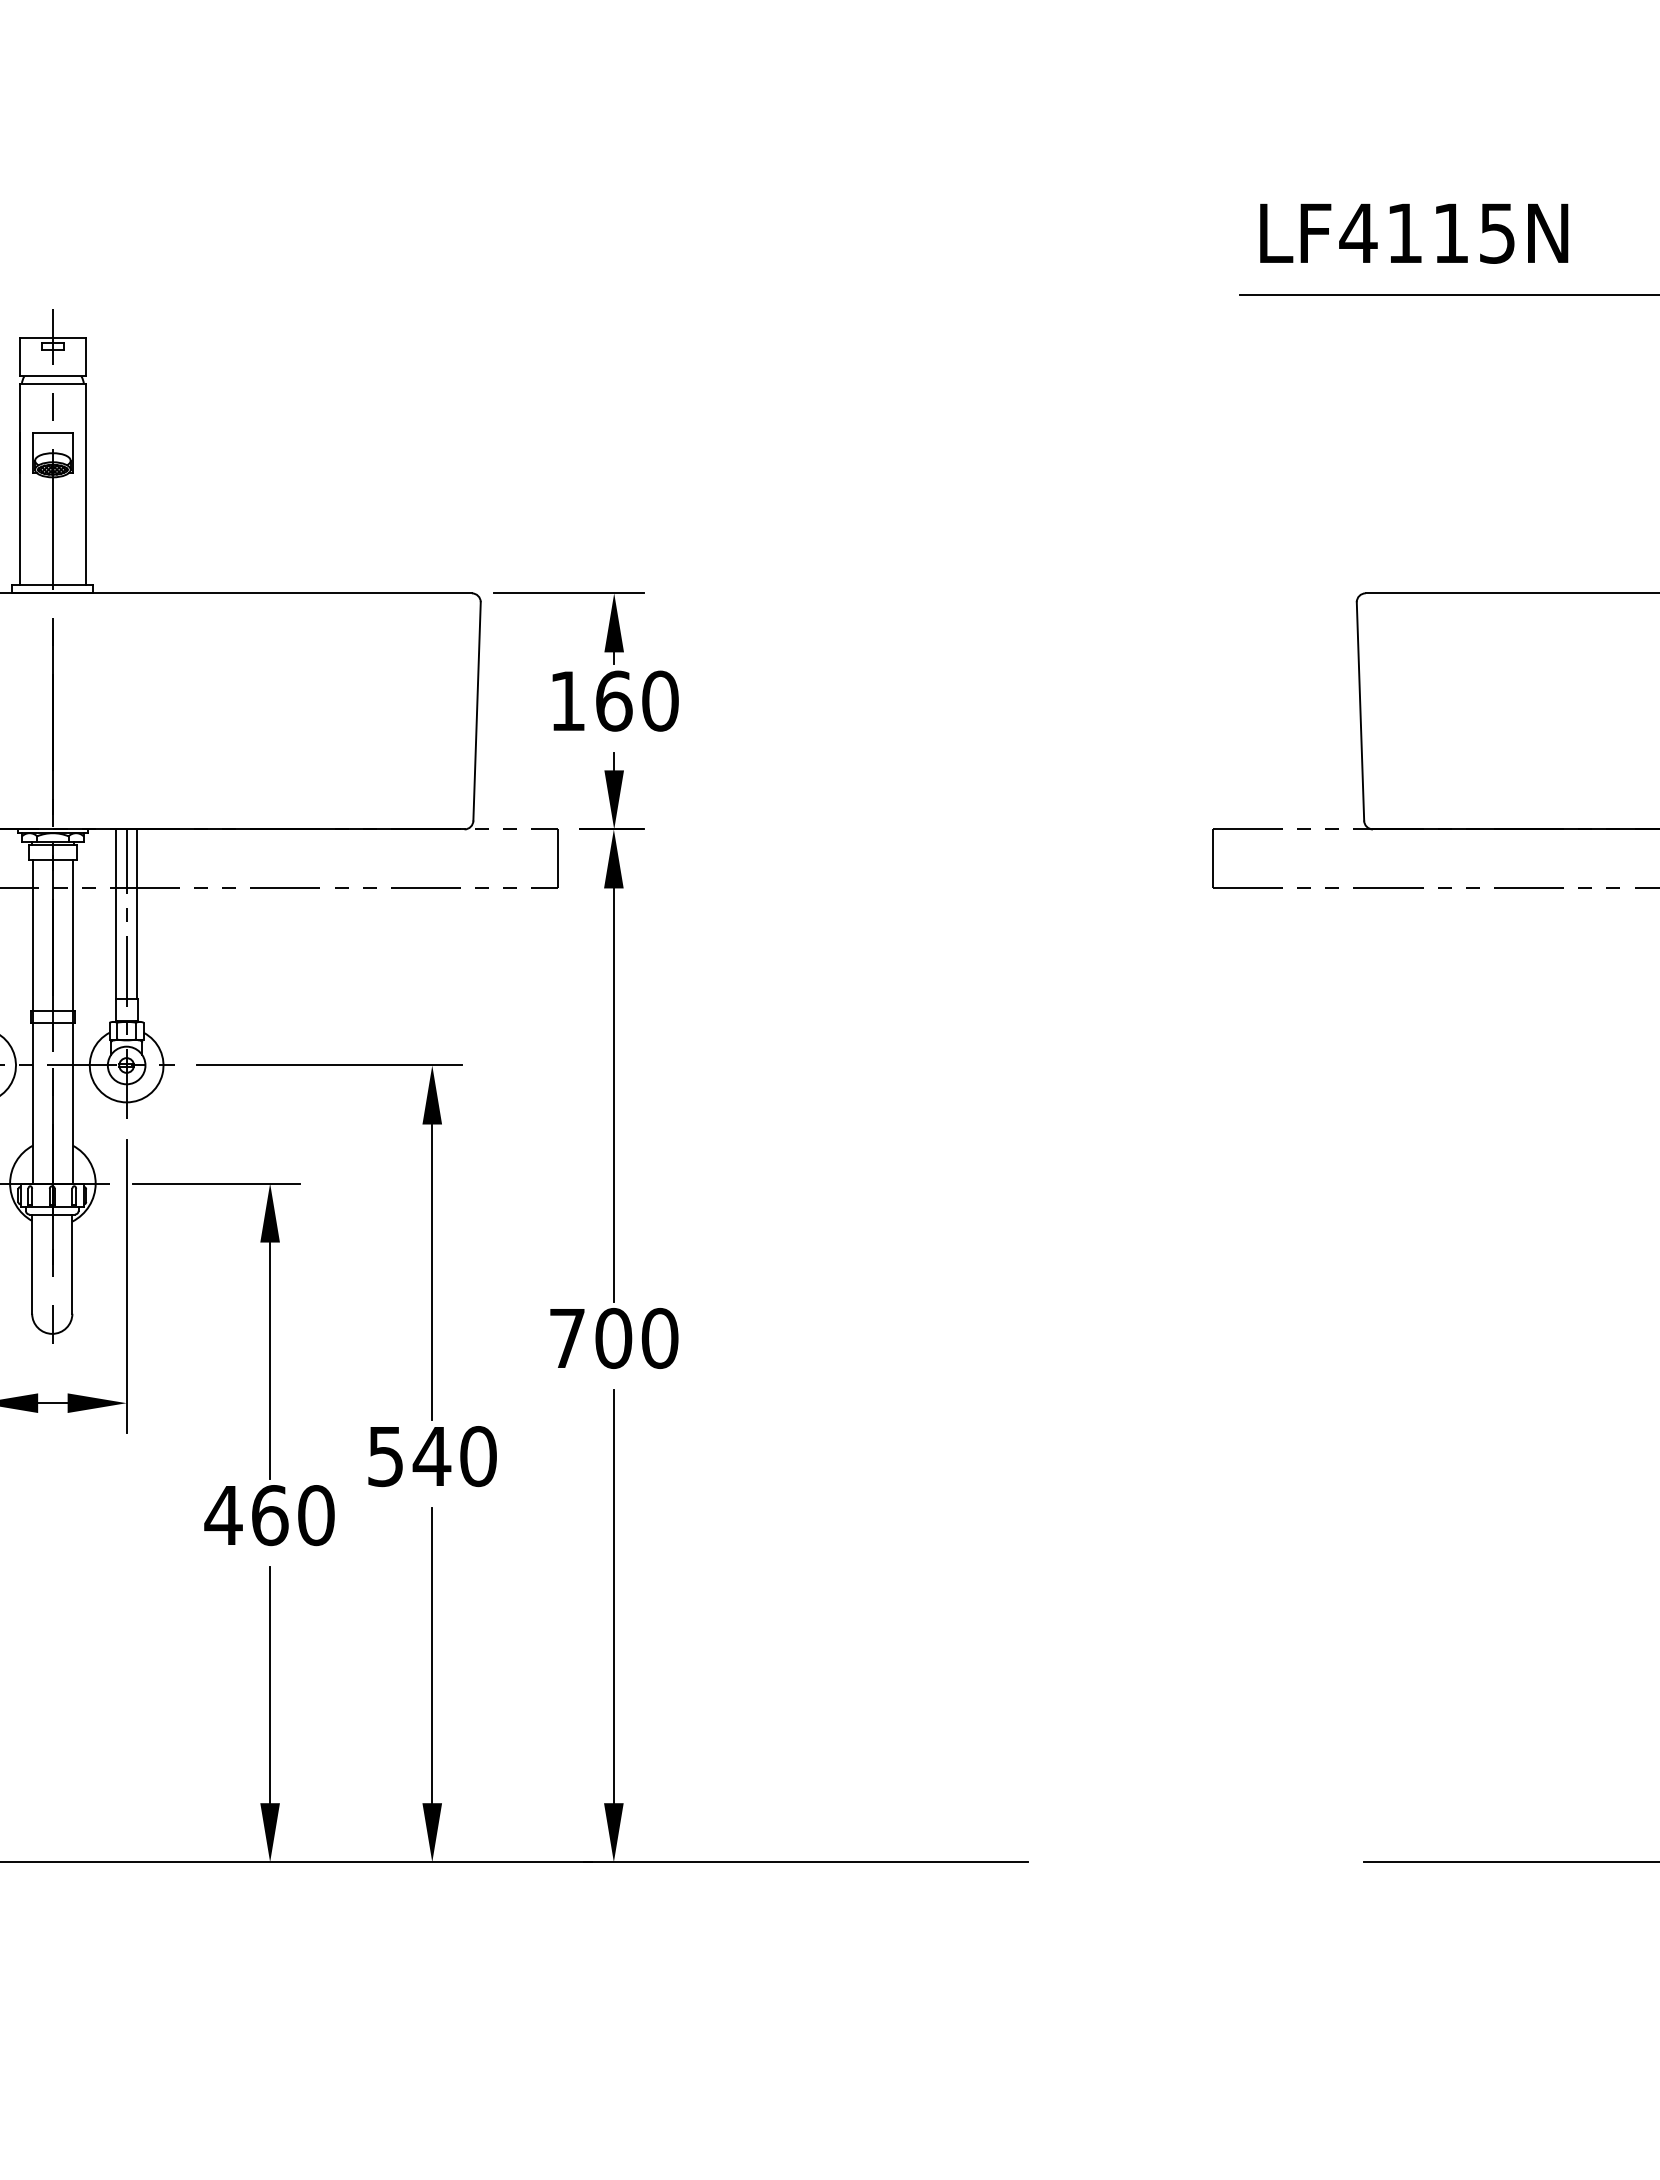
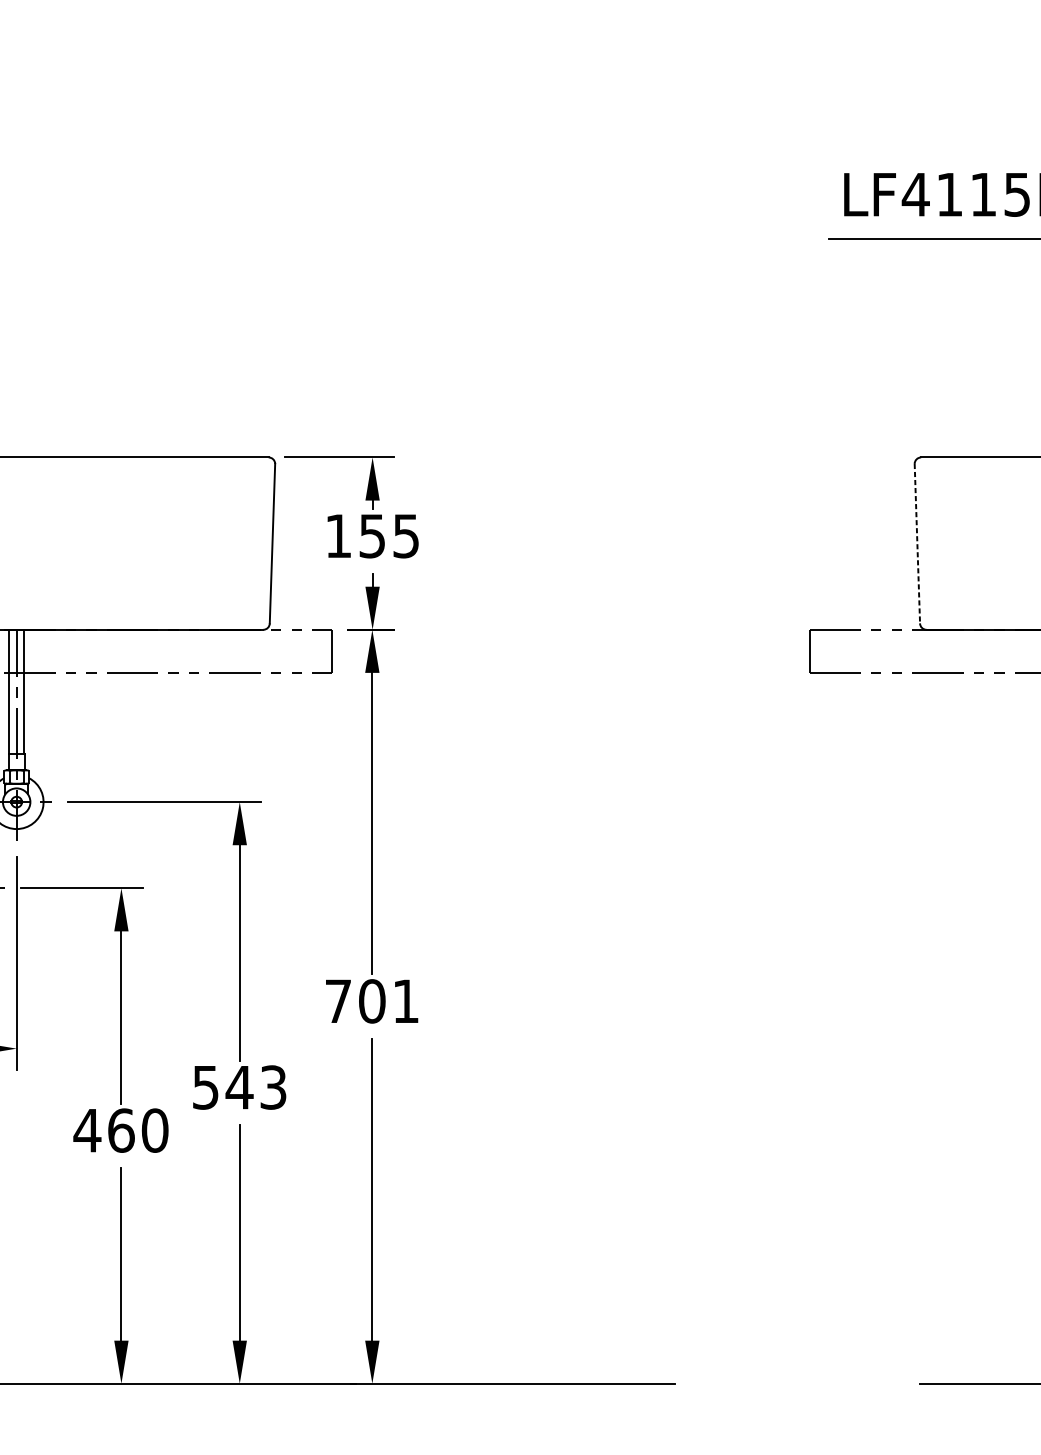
text: (637, 700) -> (389, 535), 160 -> 155
line: (1360, 711) -> (917, 543), solid -> dashed
text: (659, 1337) -> (405, 1000), 700 -> 701
text: (478, 1456) -> (273, 1087), 540 -> 543

